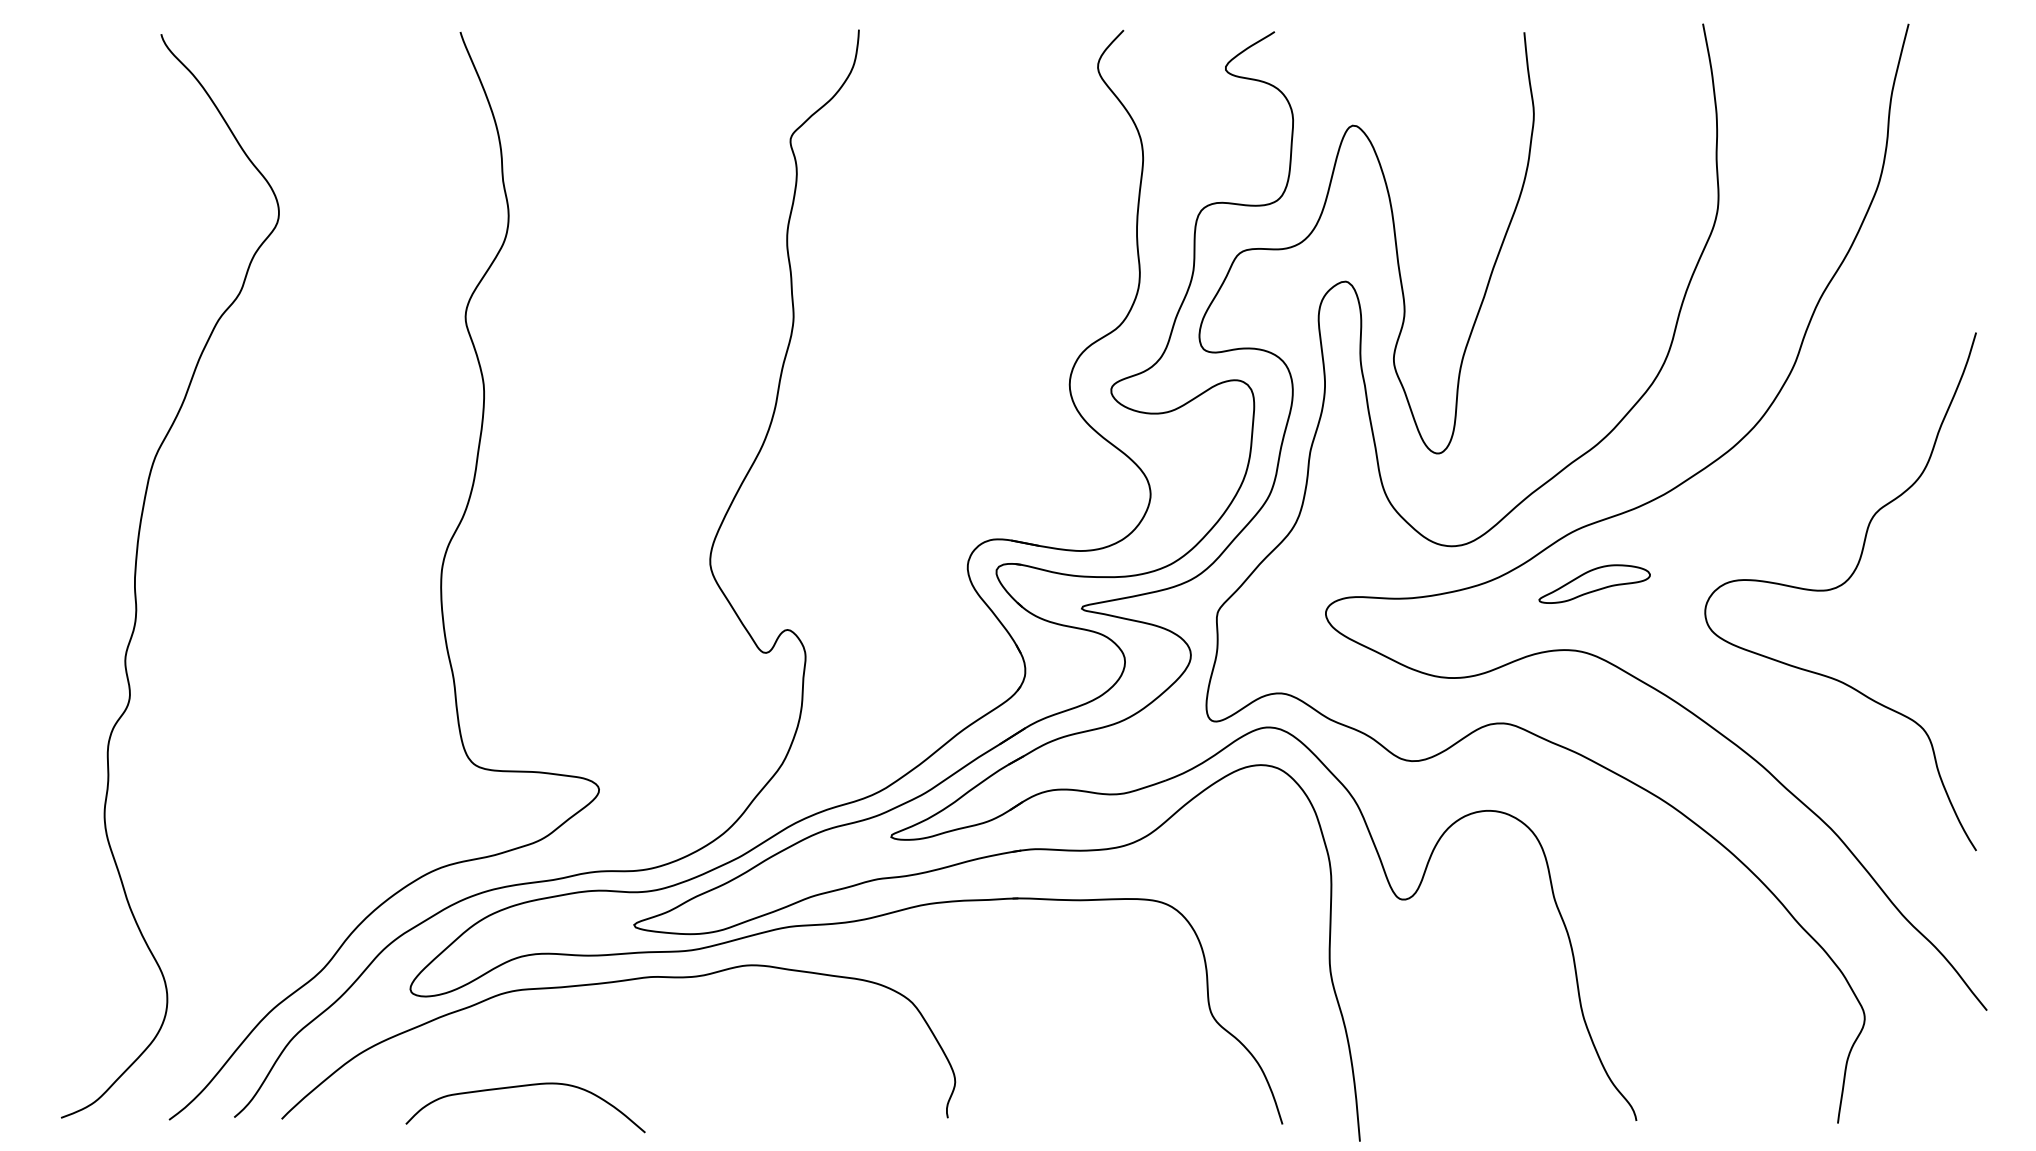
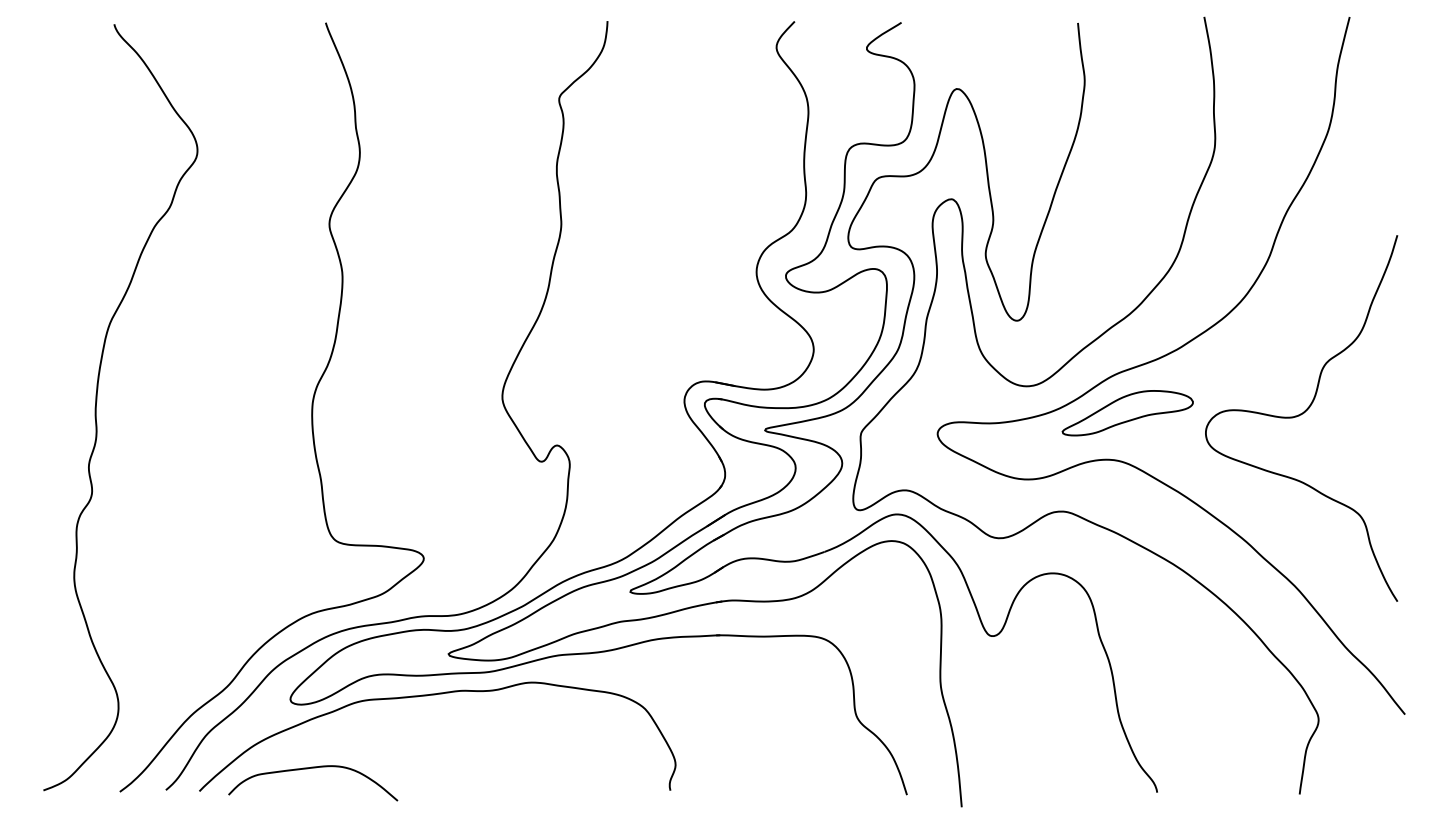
part: (1594, 583) -> (1127, 412), size x1.67
curve: (519, 1087) -> (308, 768), moved

